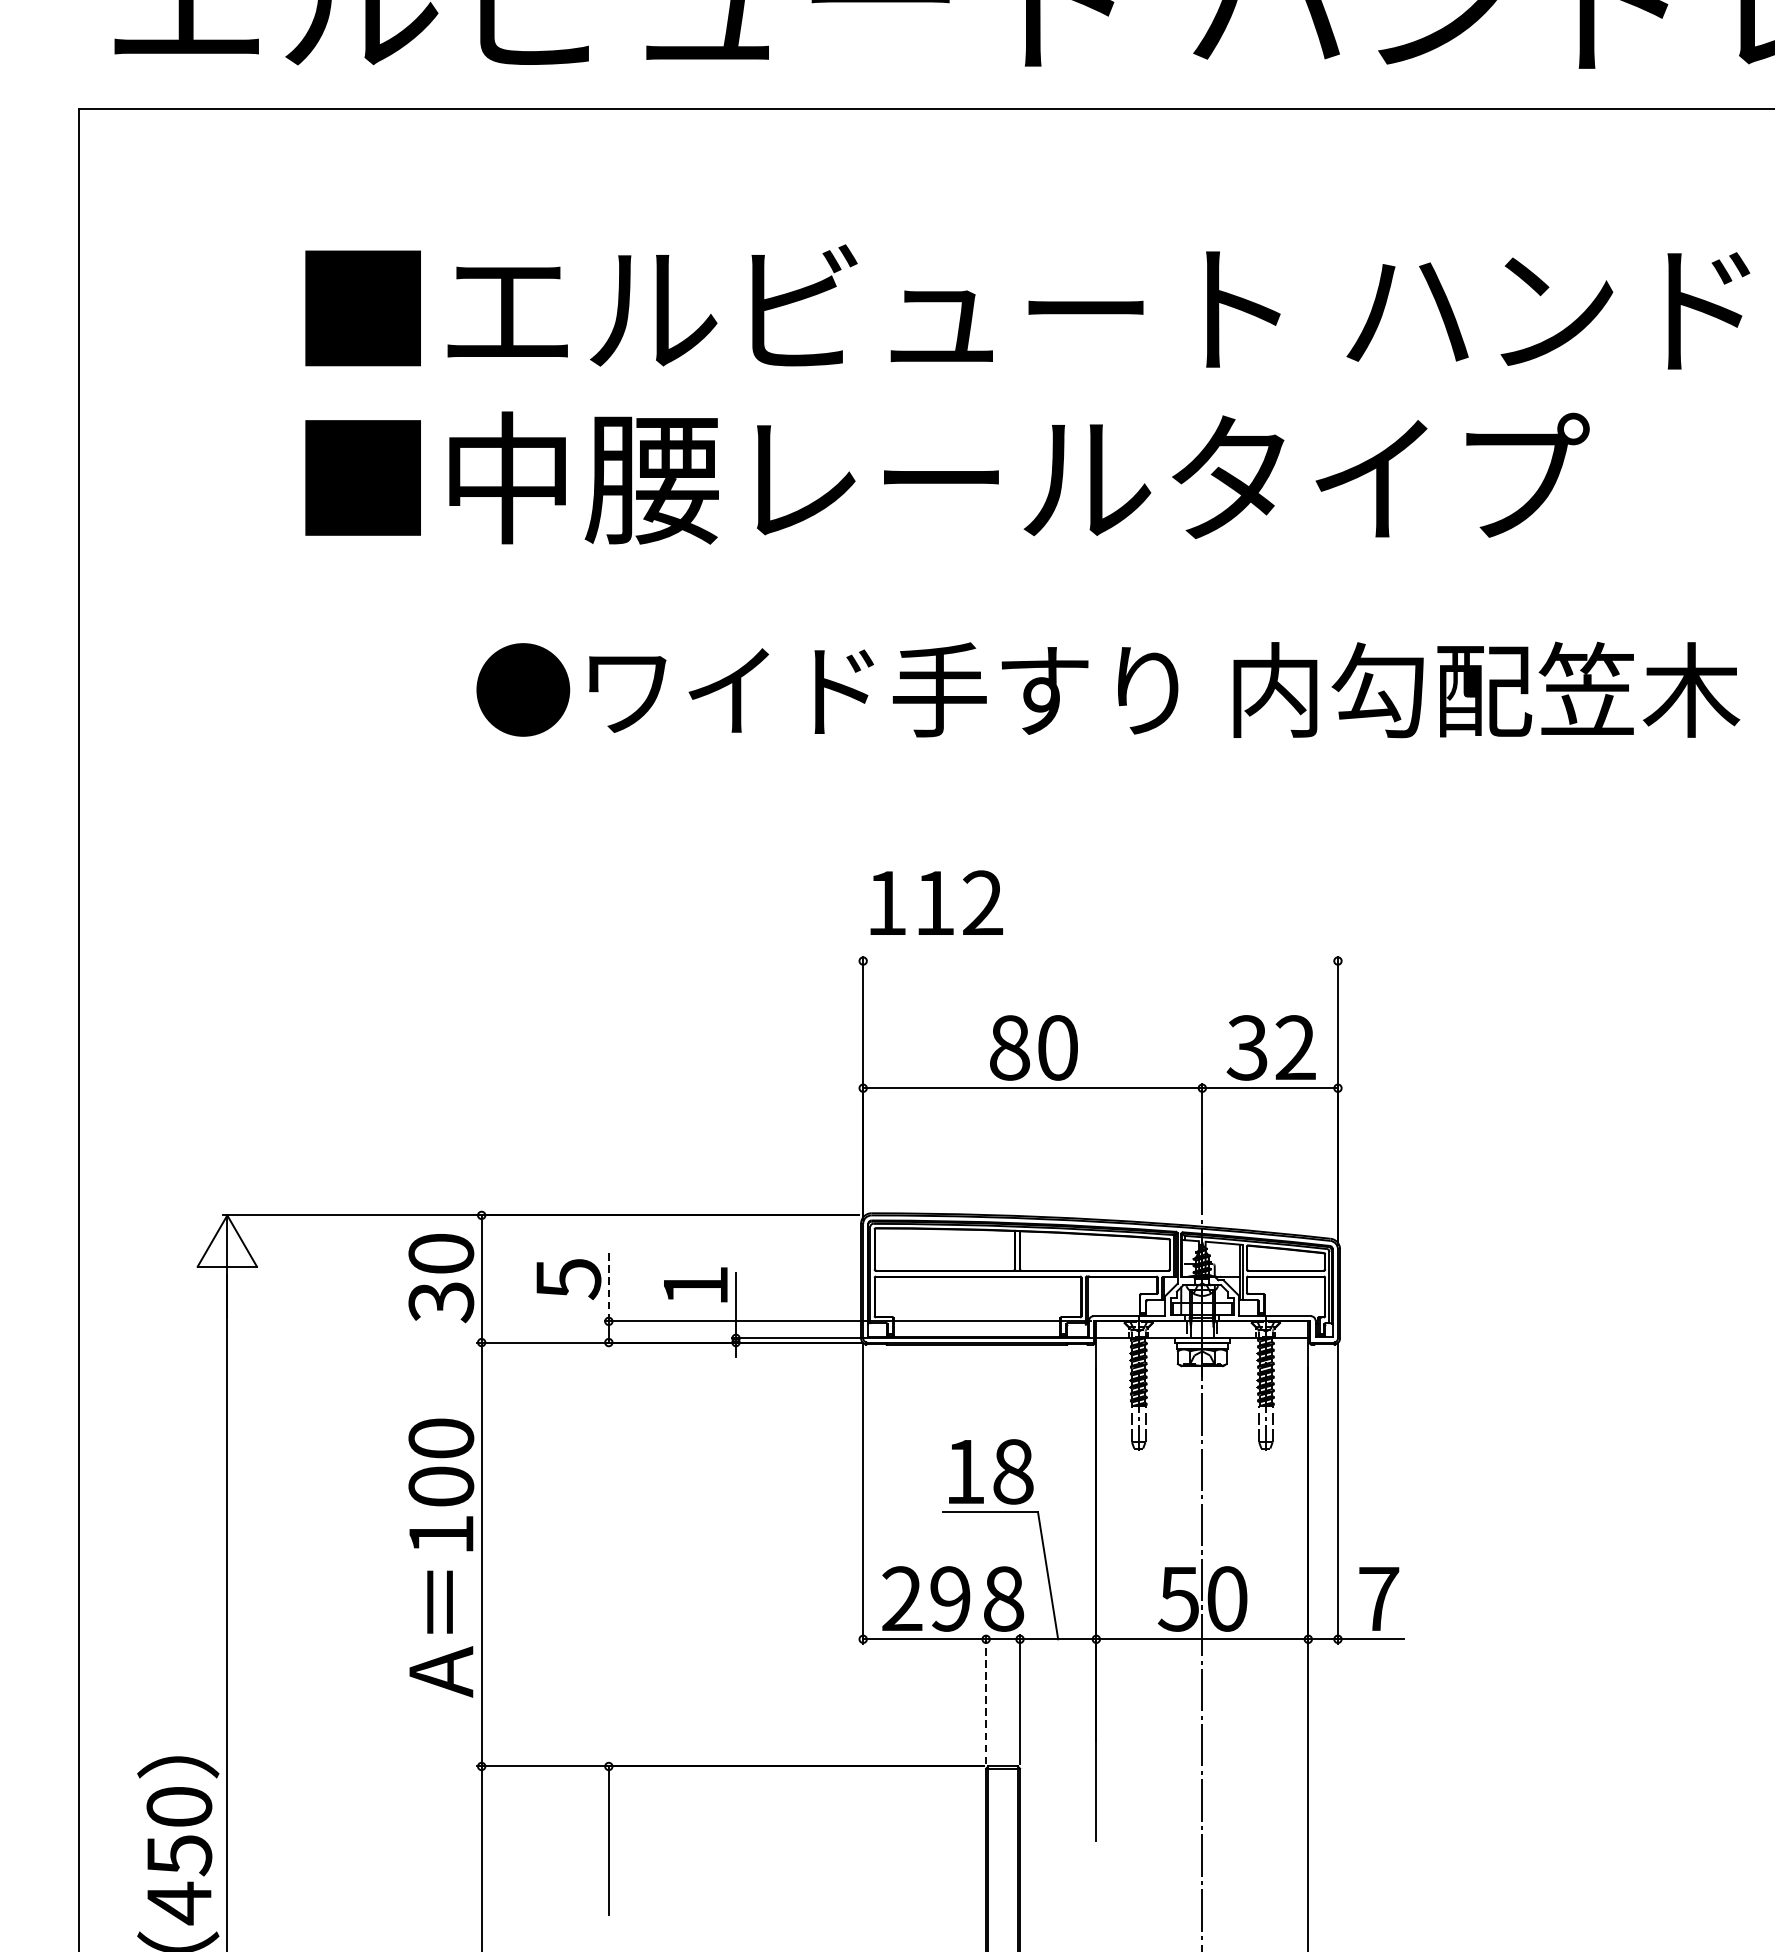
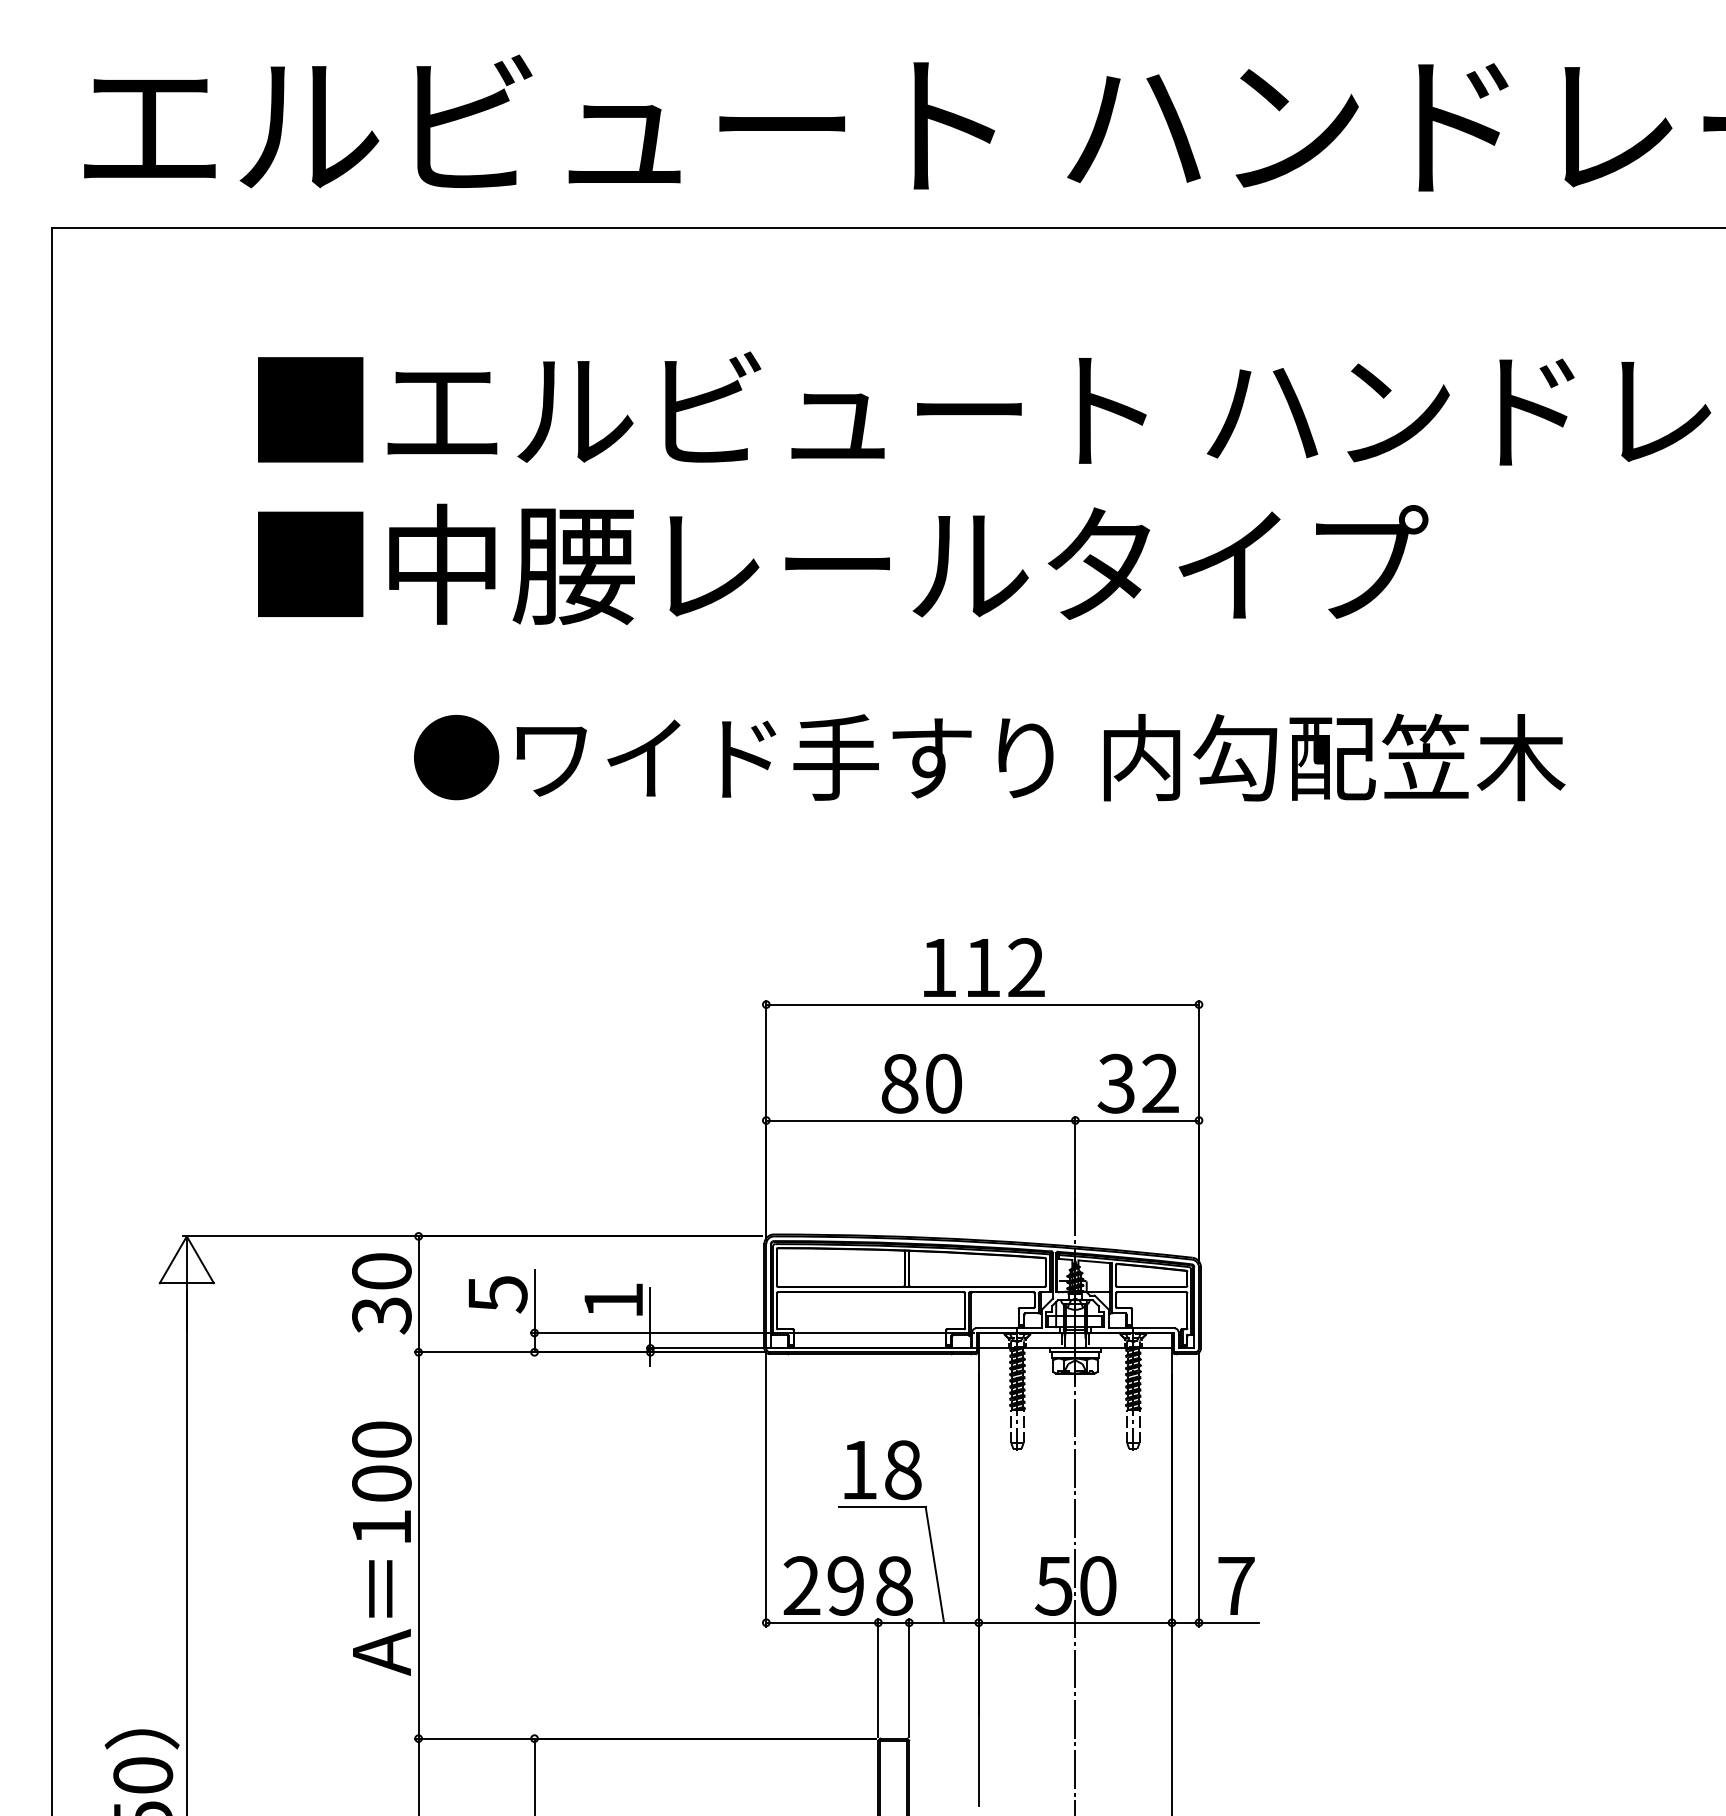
text: (936, 902) -> (984, 967), moved
line: (1100, 960) -> (982, 1004), added
line: (608, 1286) -> (534, 1301), dashed -> solid
line: (986, 1699) -> (878, 1677), dashed -> solid

